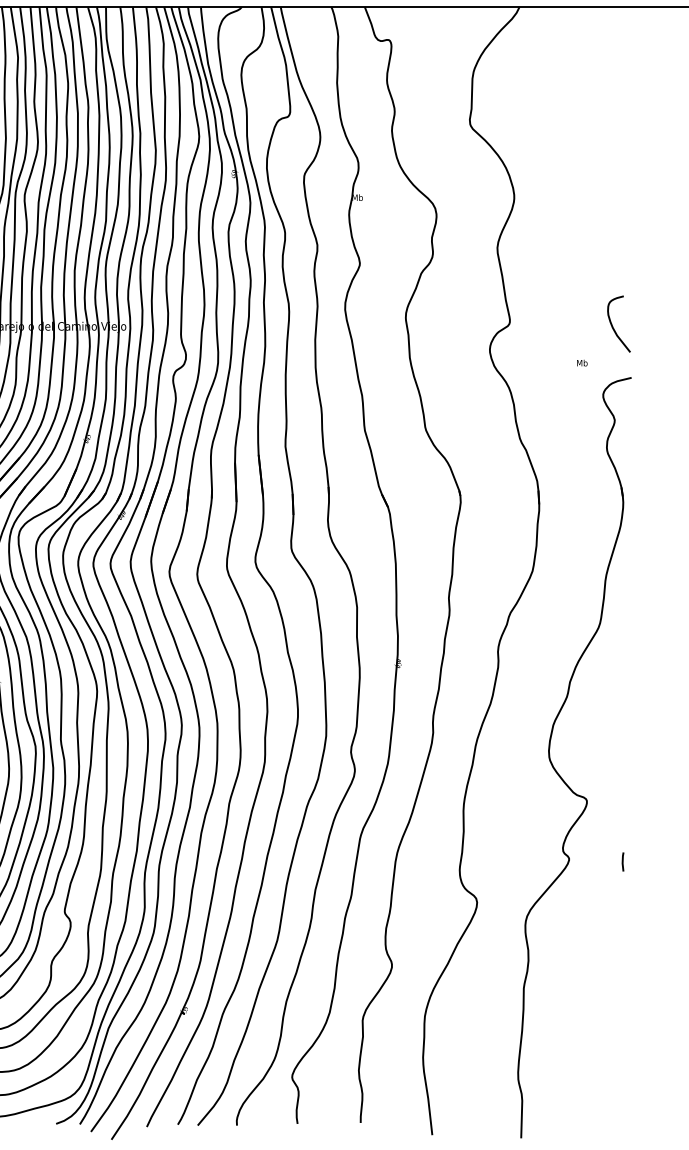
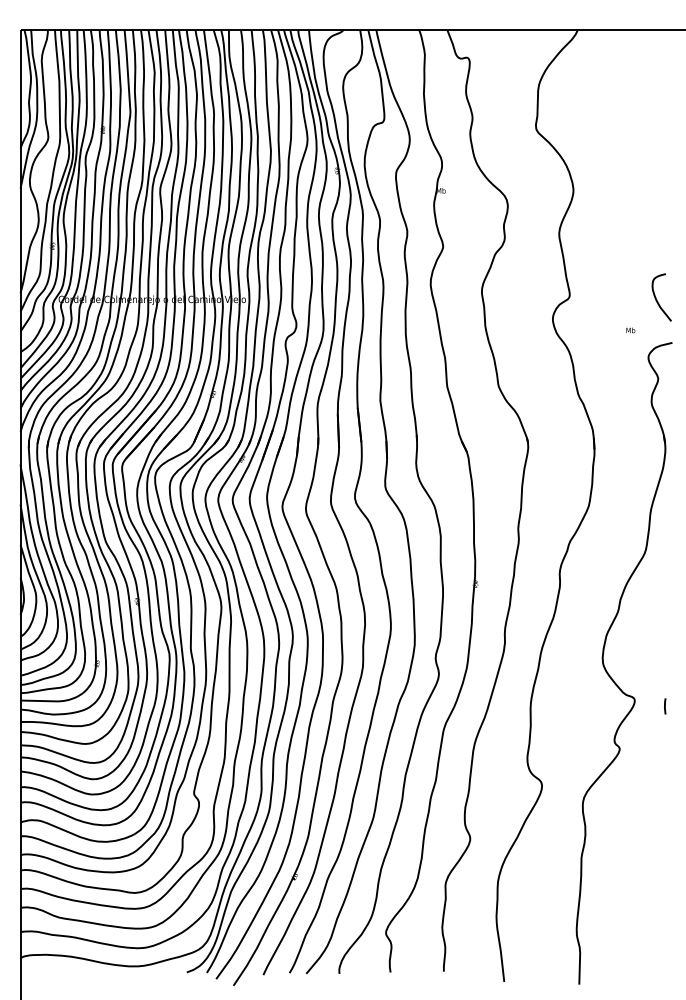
line: (623, 862) -> (665, 706), moved

